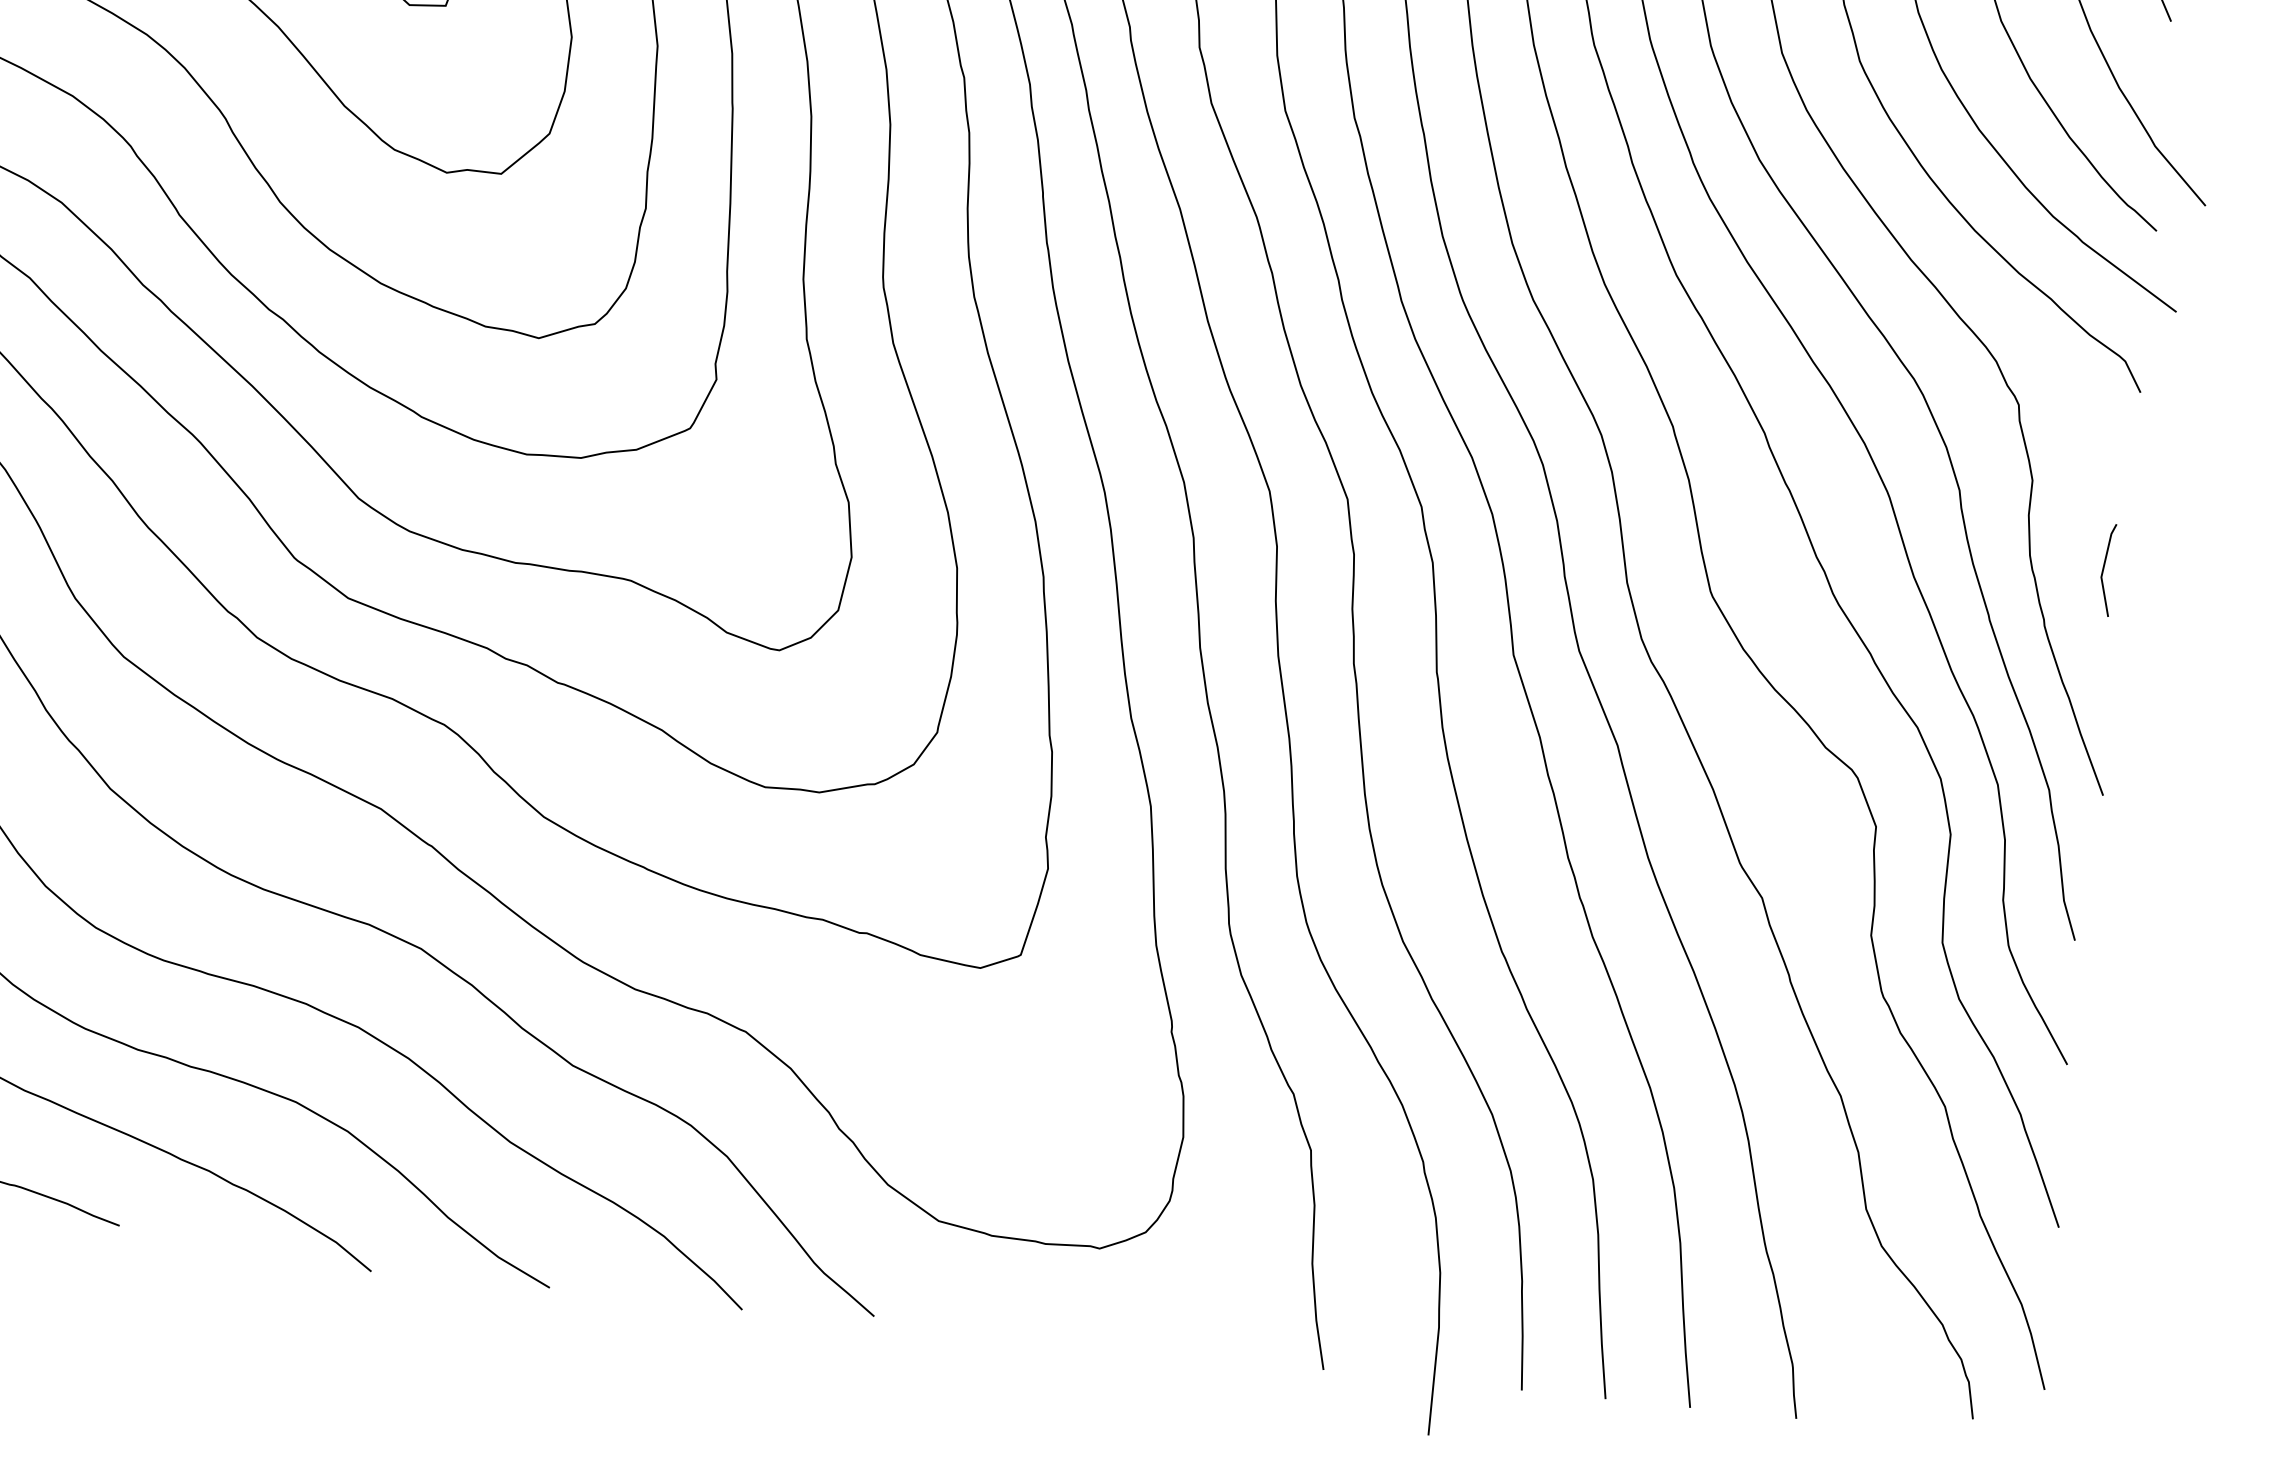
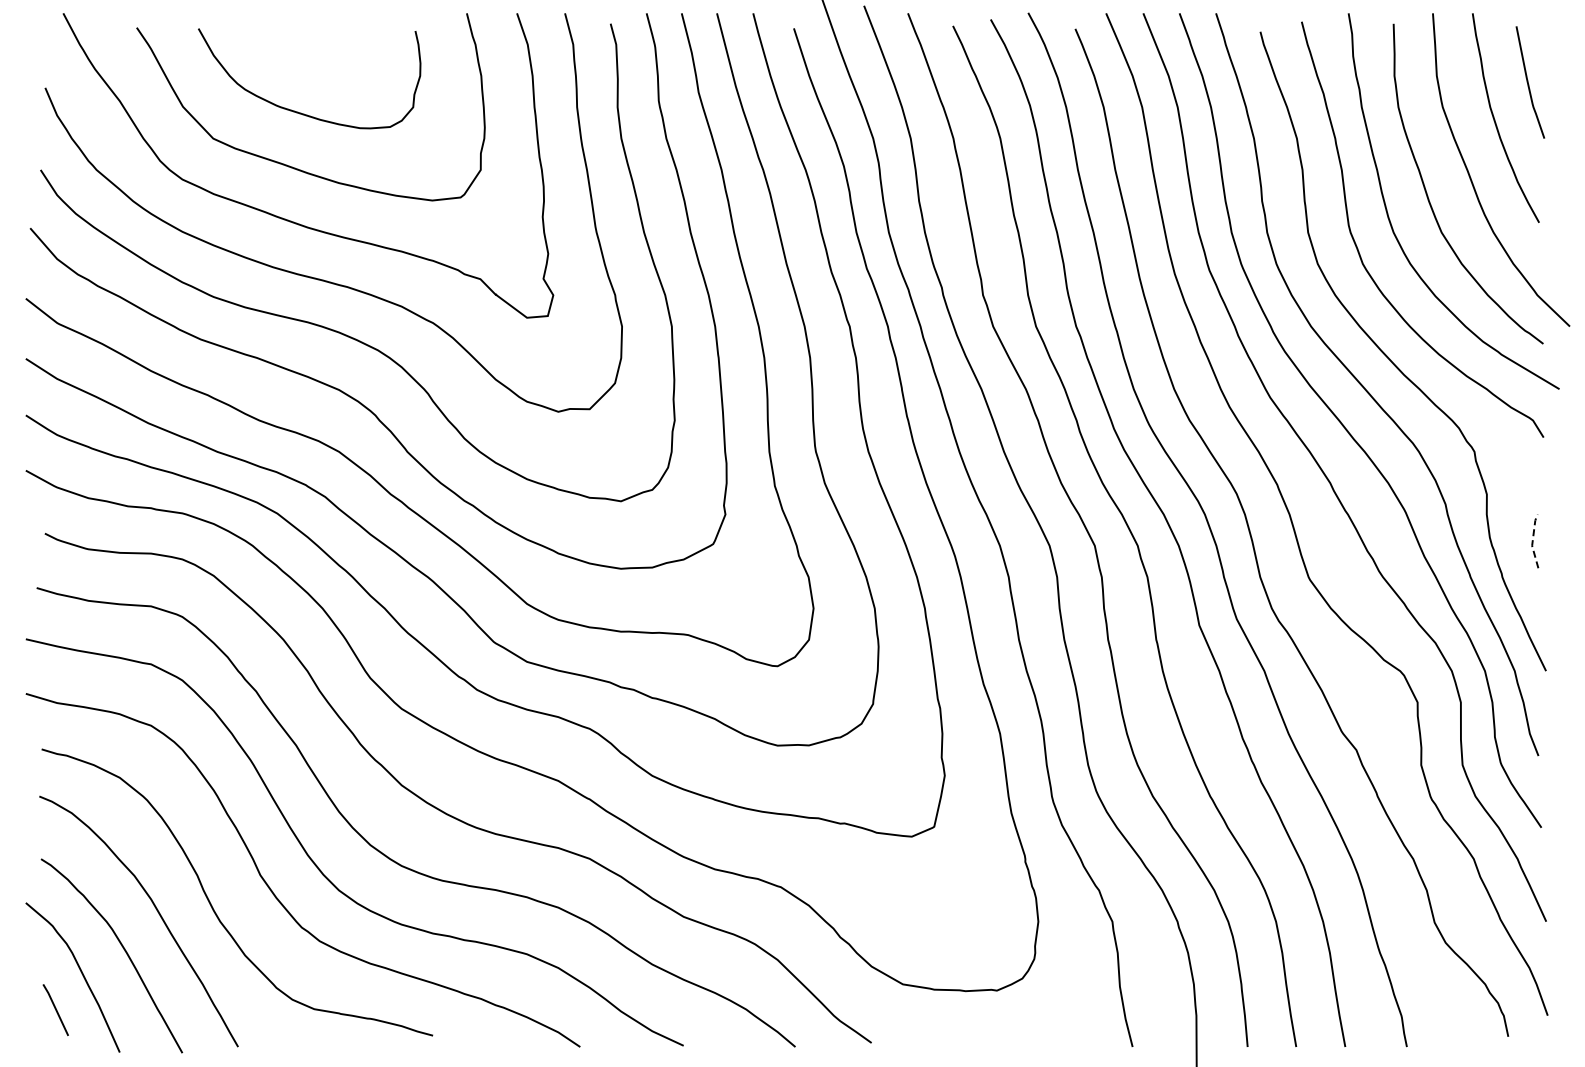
line: (2102, 568) -> (1532, 540), solid -> dashed

